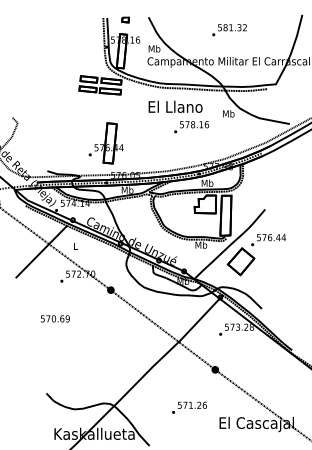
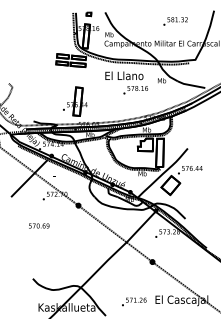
text: (229, 30) -> (175, 21), moved
text: (189, 407) -> (134, 301), moved

